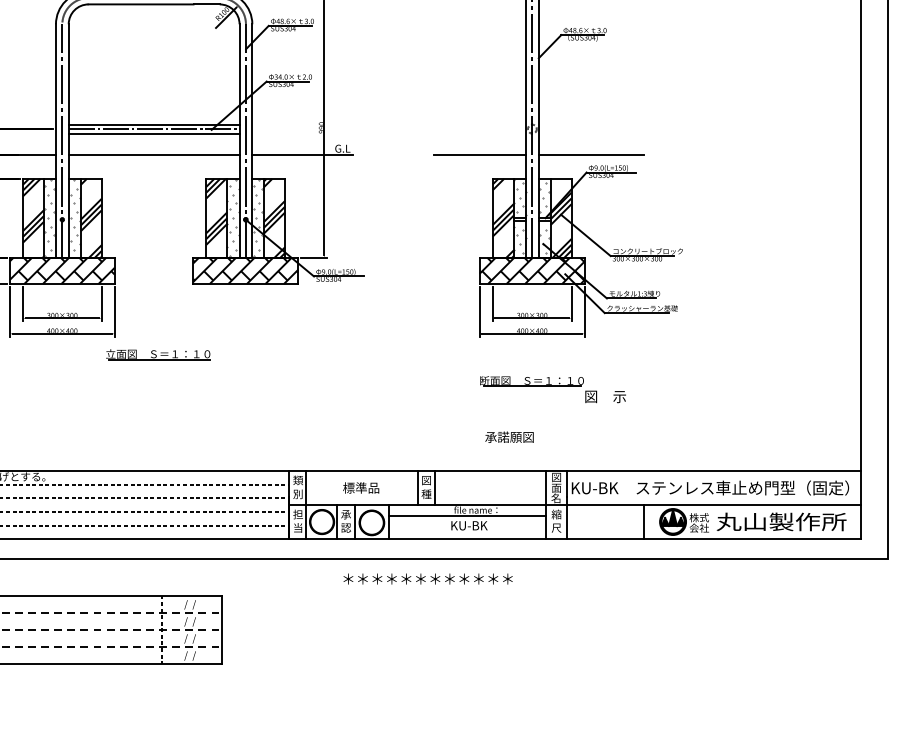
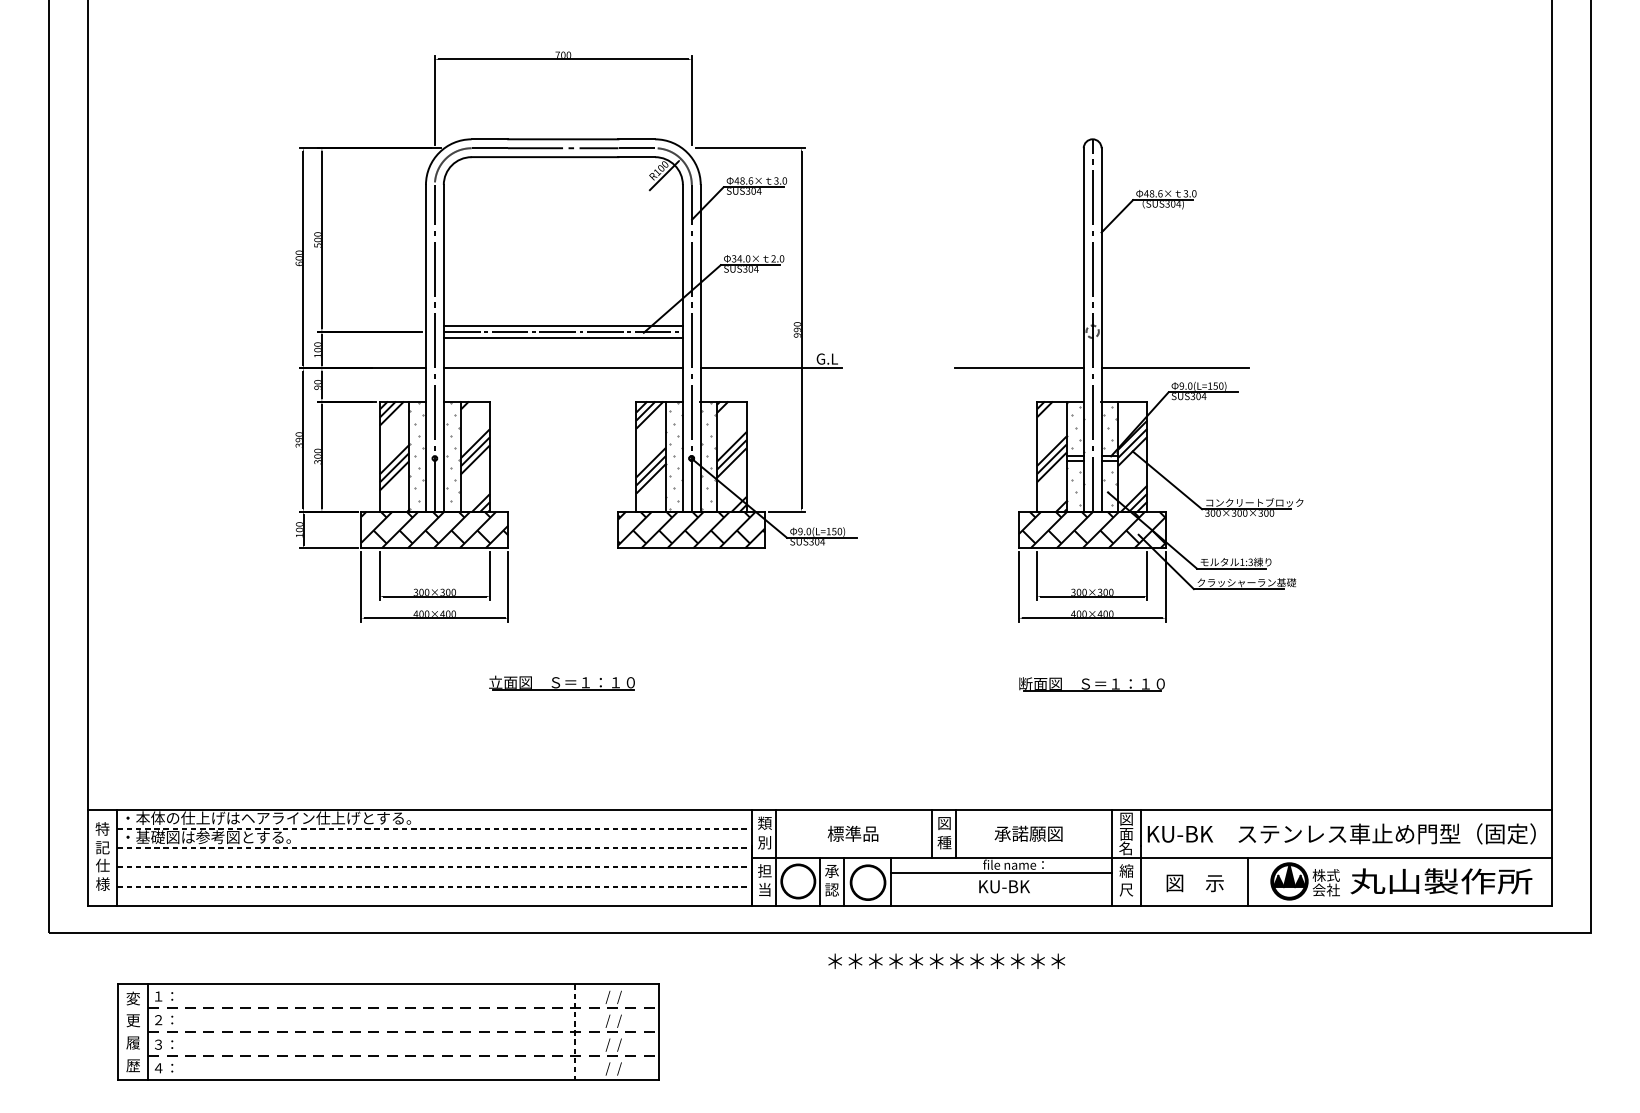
part: (157, 354) -> (561, 682), moved
text: (605, 396) -> (1194, 883), moved
text: (509, 436) -> (1028, 833), moved

